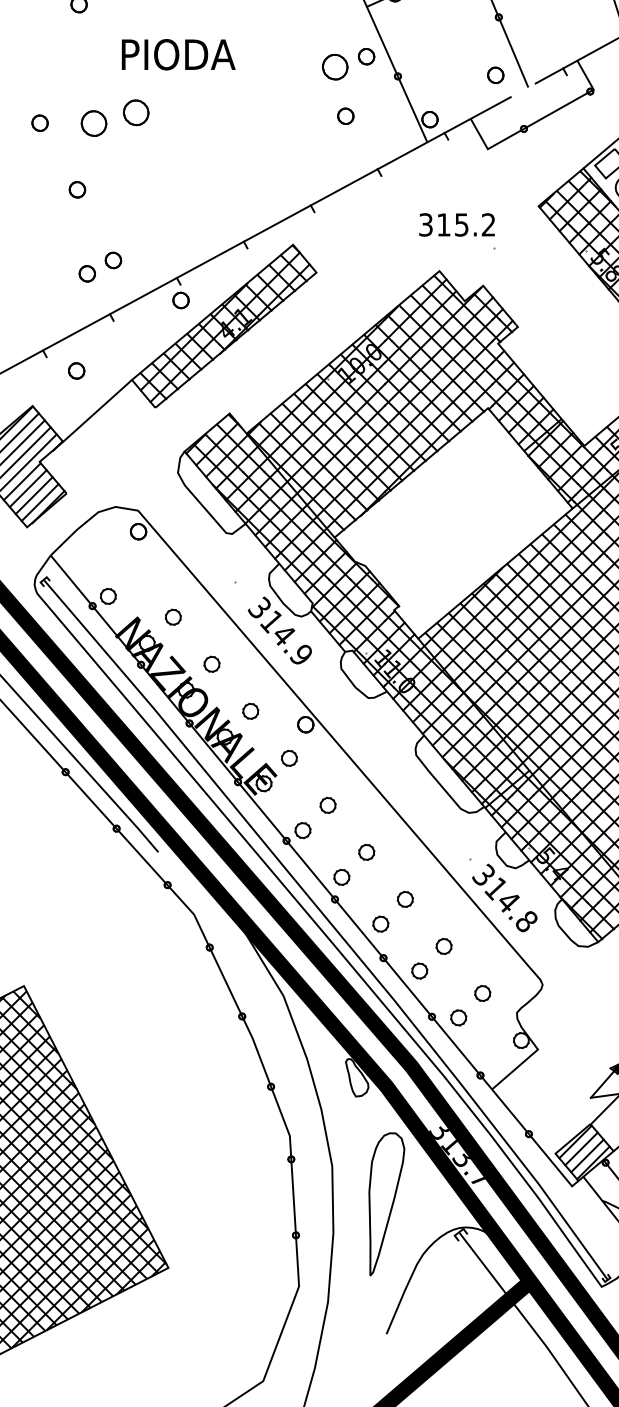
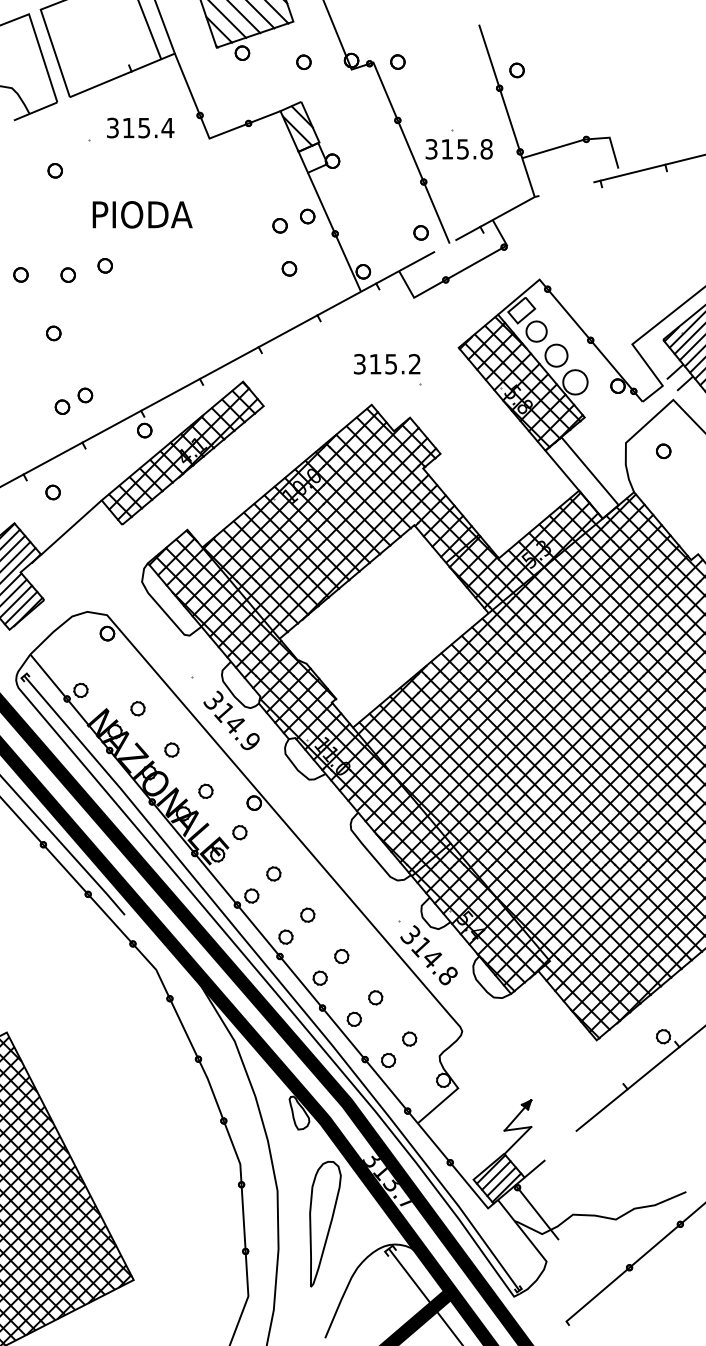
part: (334, 66) -> (279, 225), size x0.62
part: (135, 112) -> (104, 265), size x0.62
part: (93, 122) -> (67, 274), size x0.62

